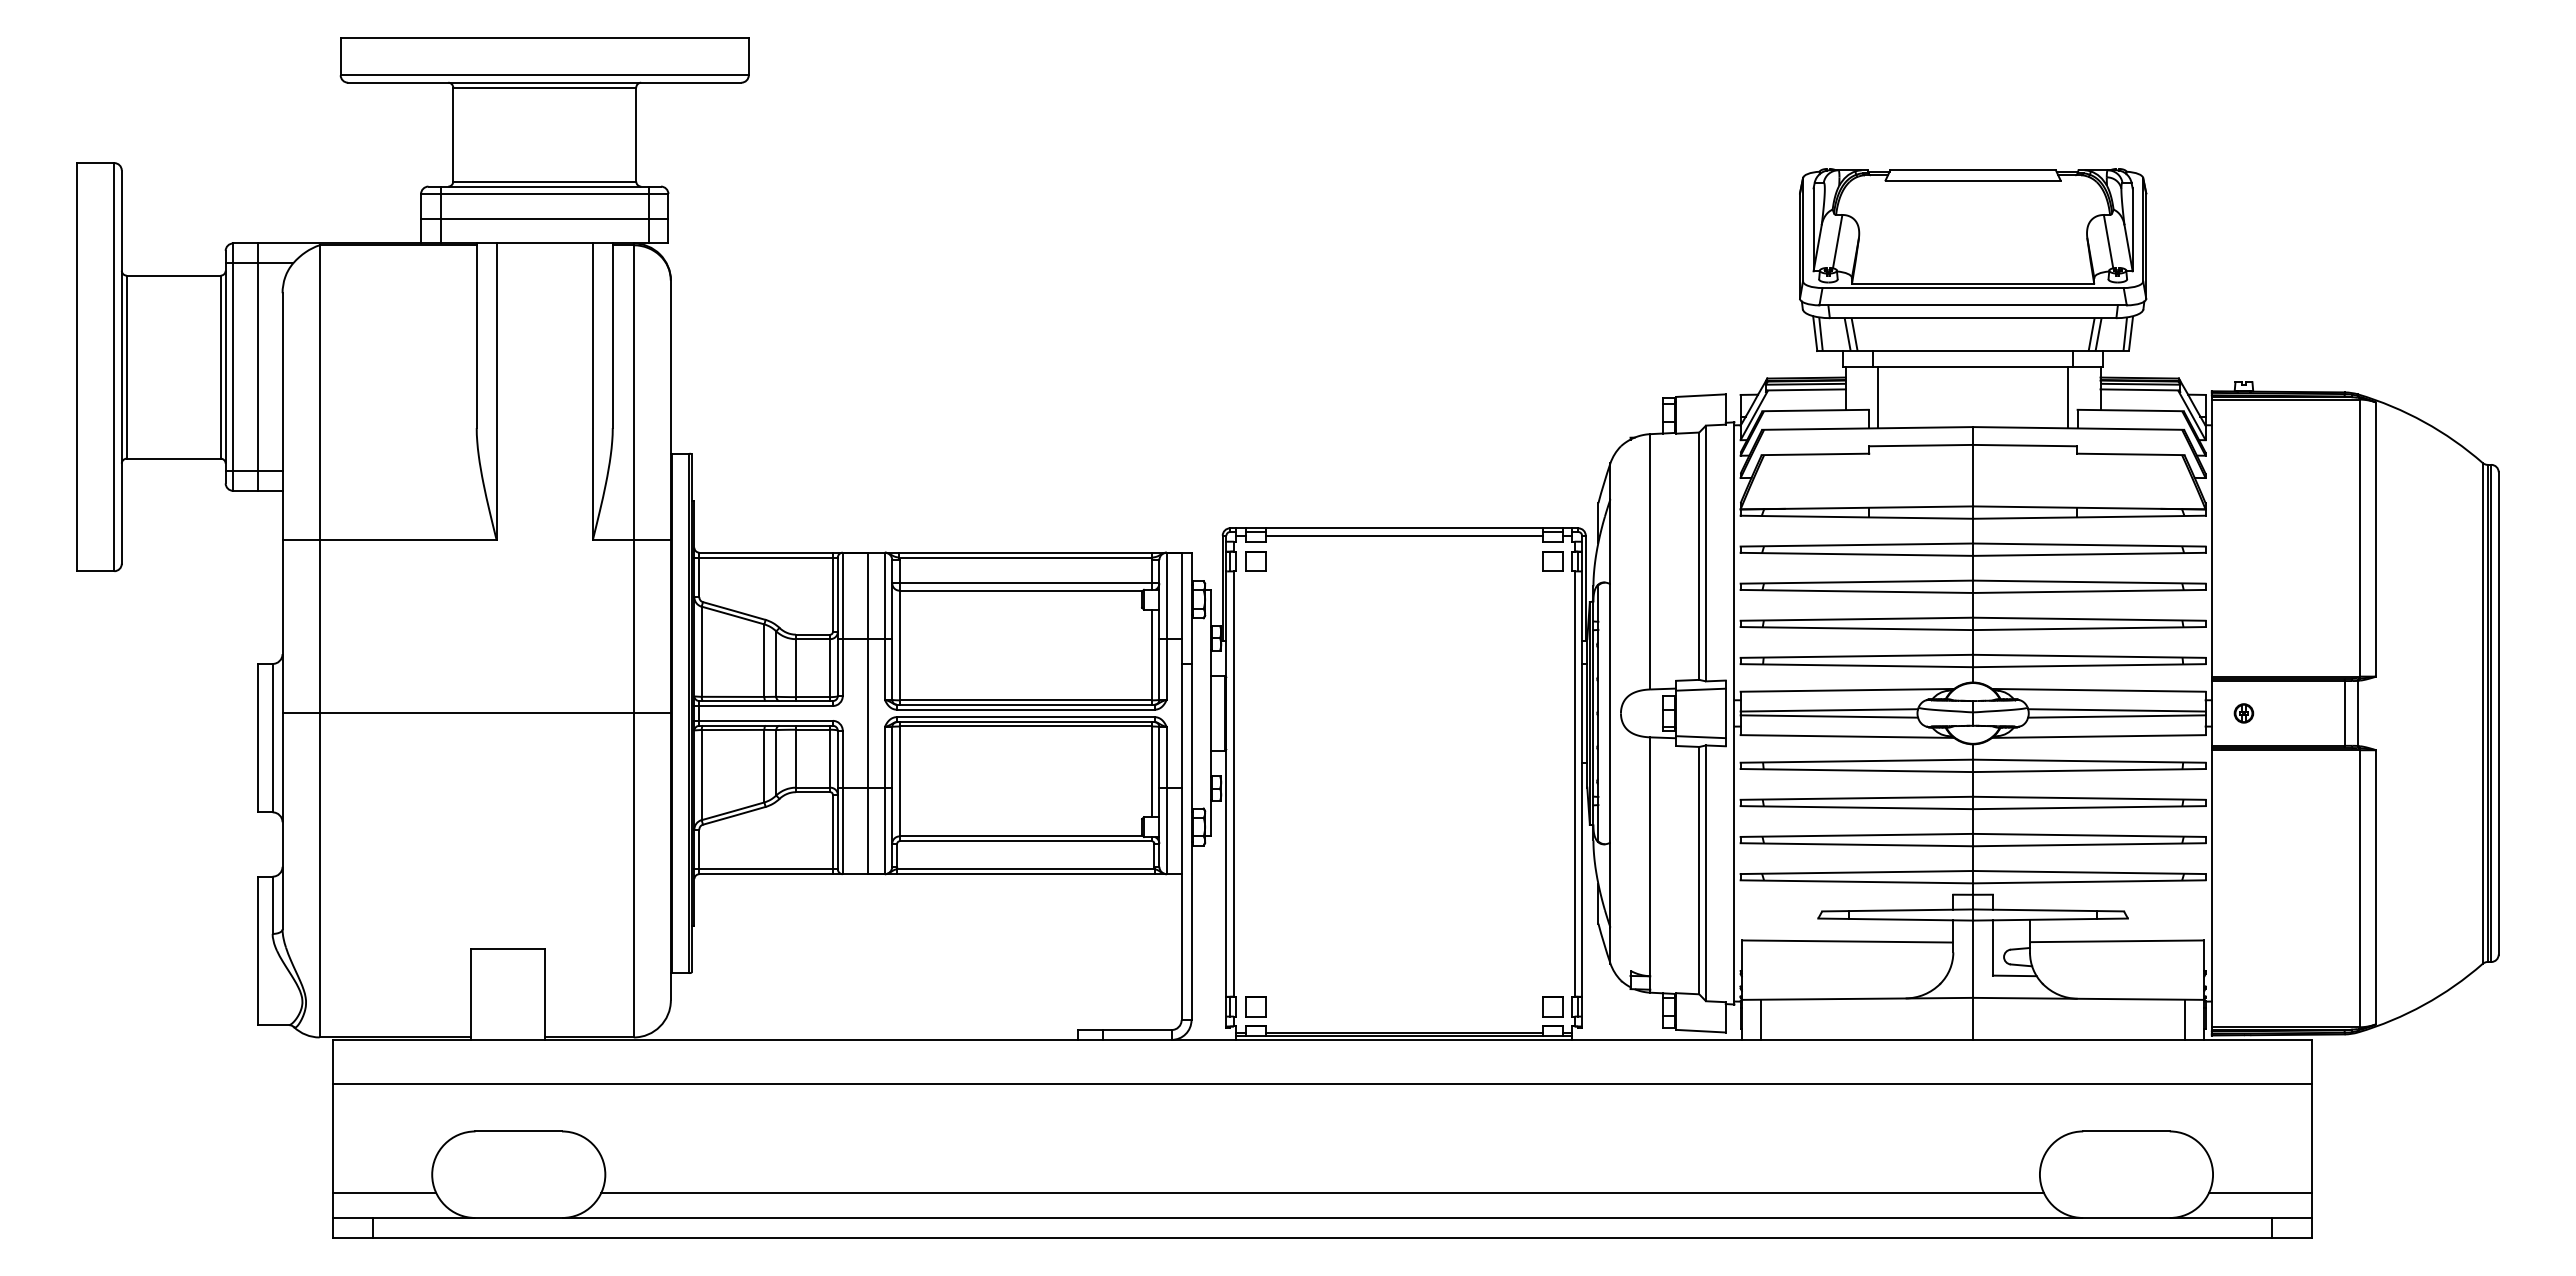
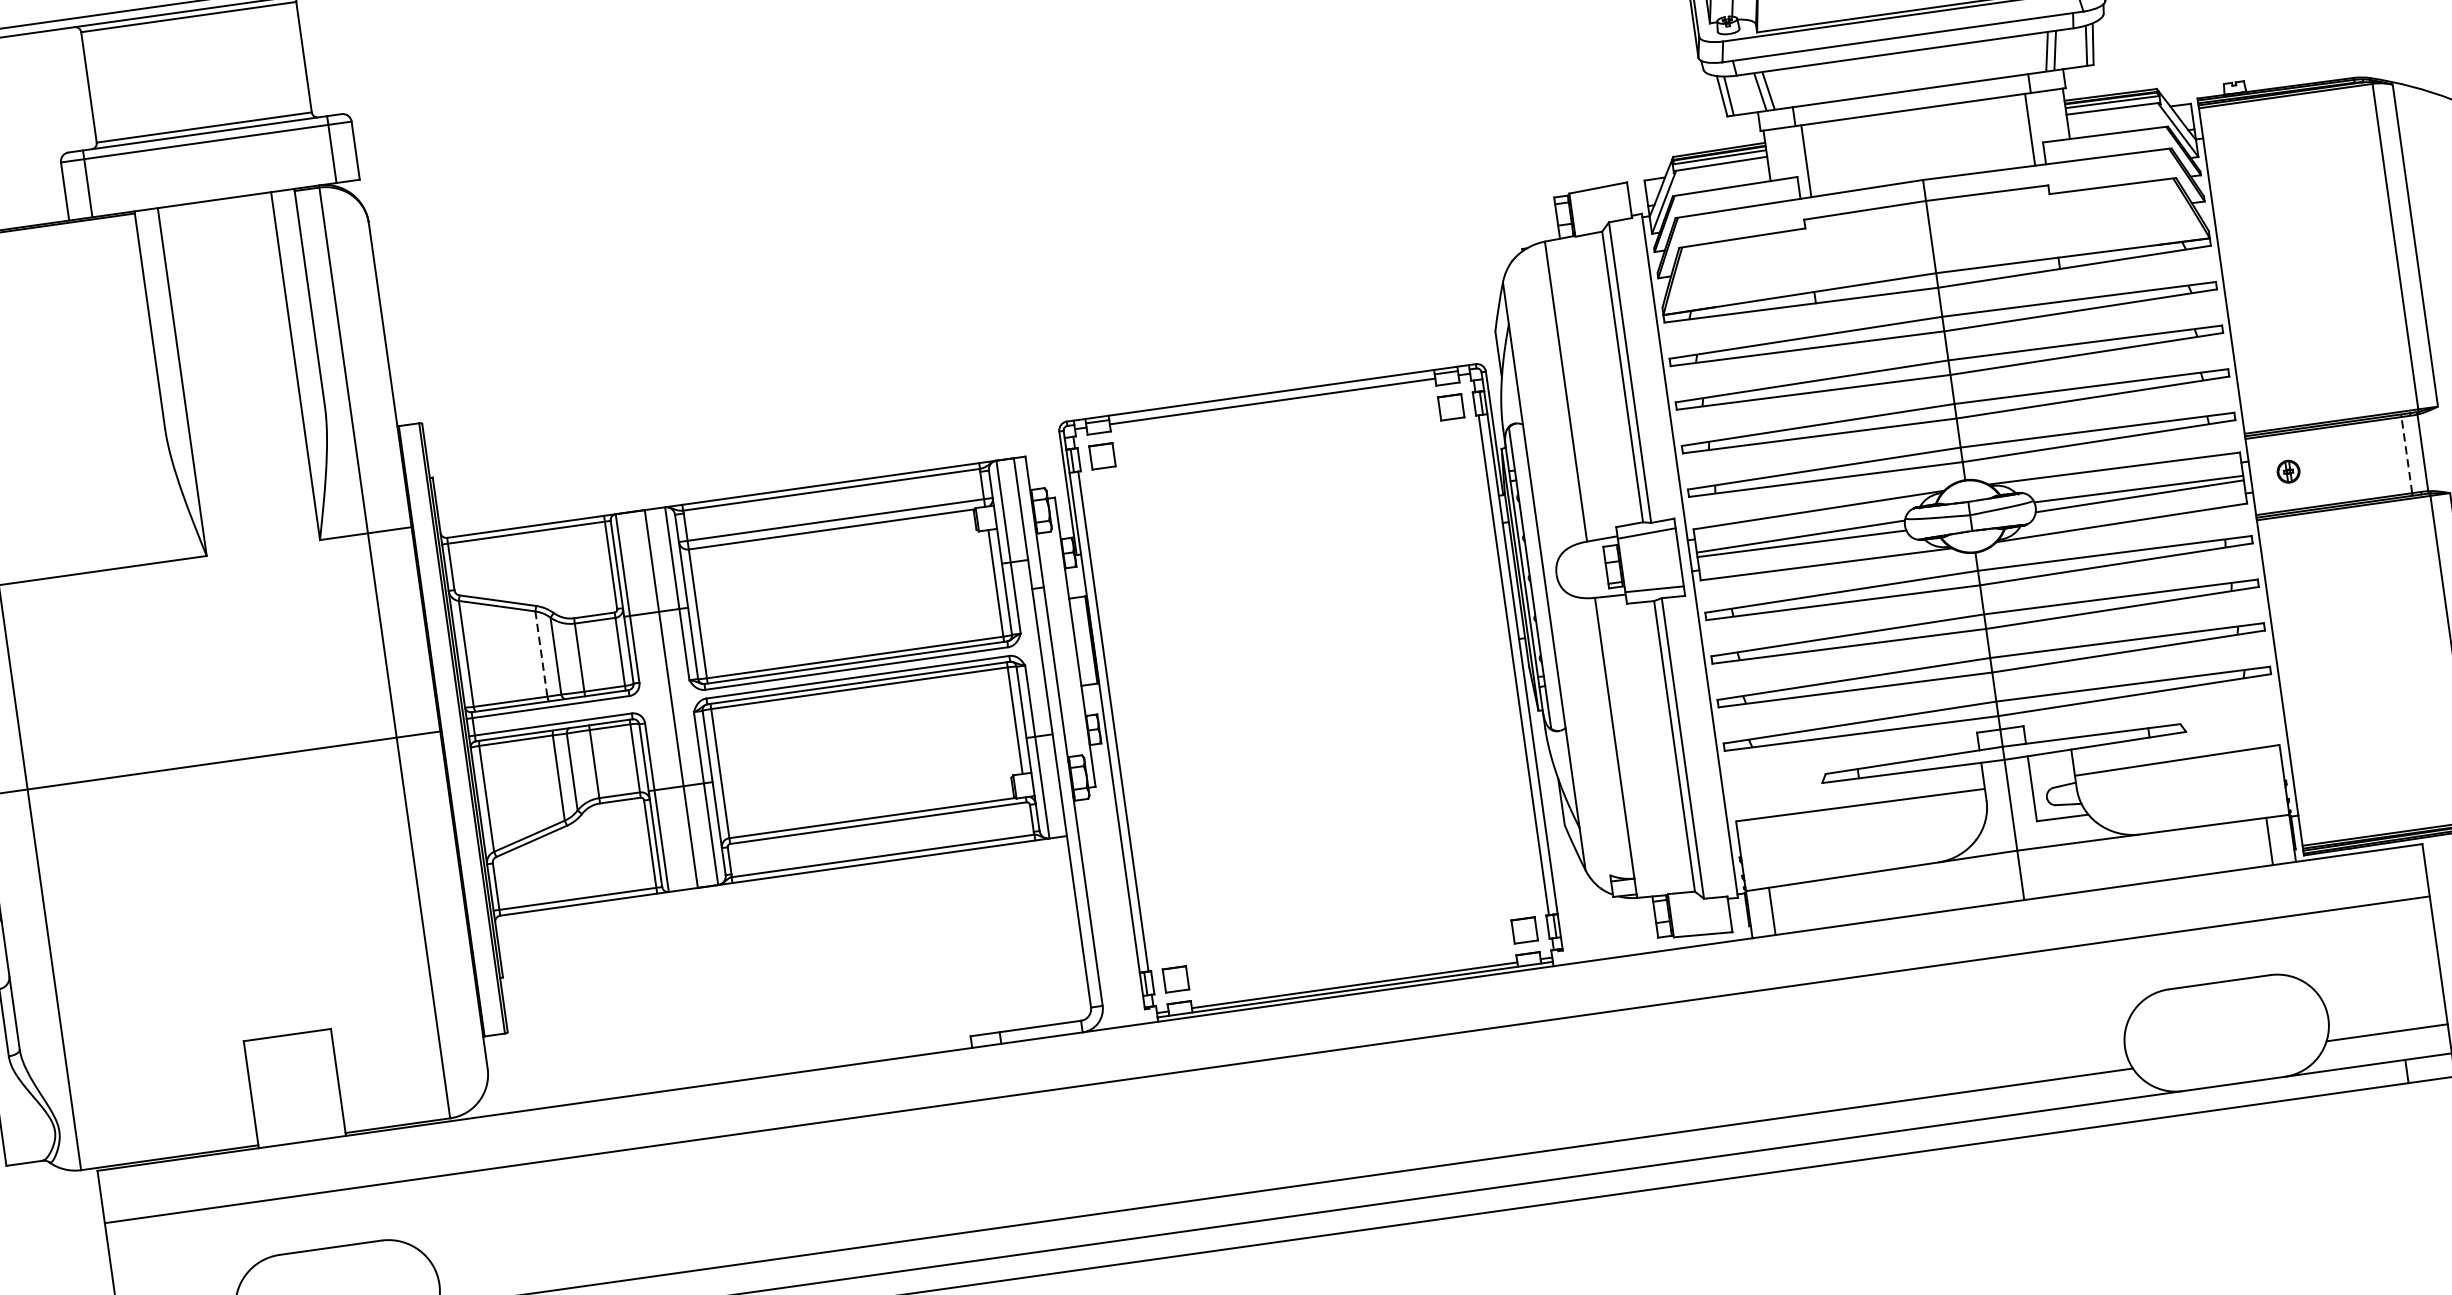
line: (544, 218) -> (210, 170), removed
line: (764, 660) -> (541, 653), solid -> dashed
line: (2344, 712) -> (2406, 454), solid -> dashed

